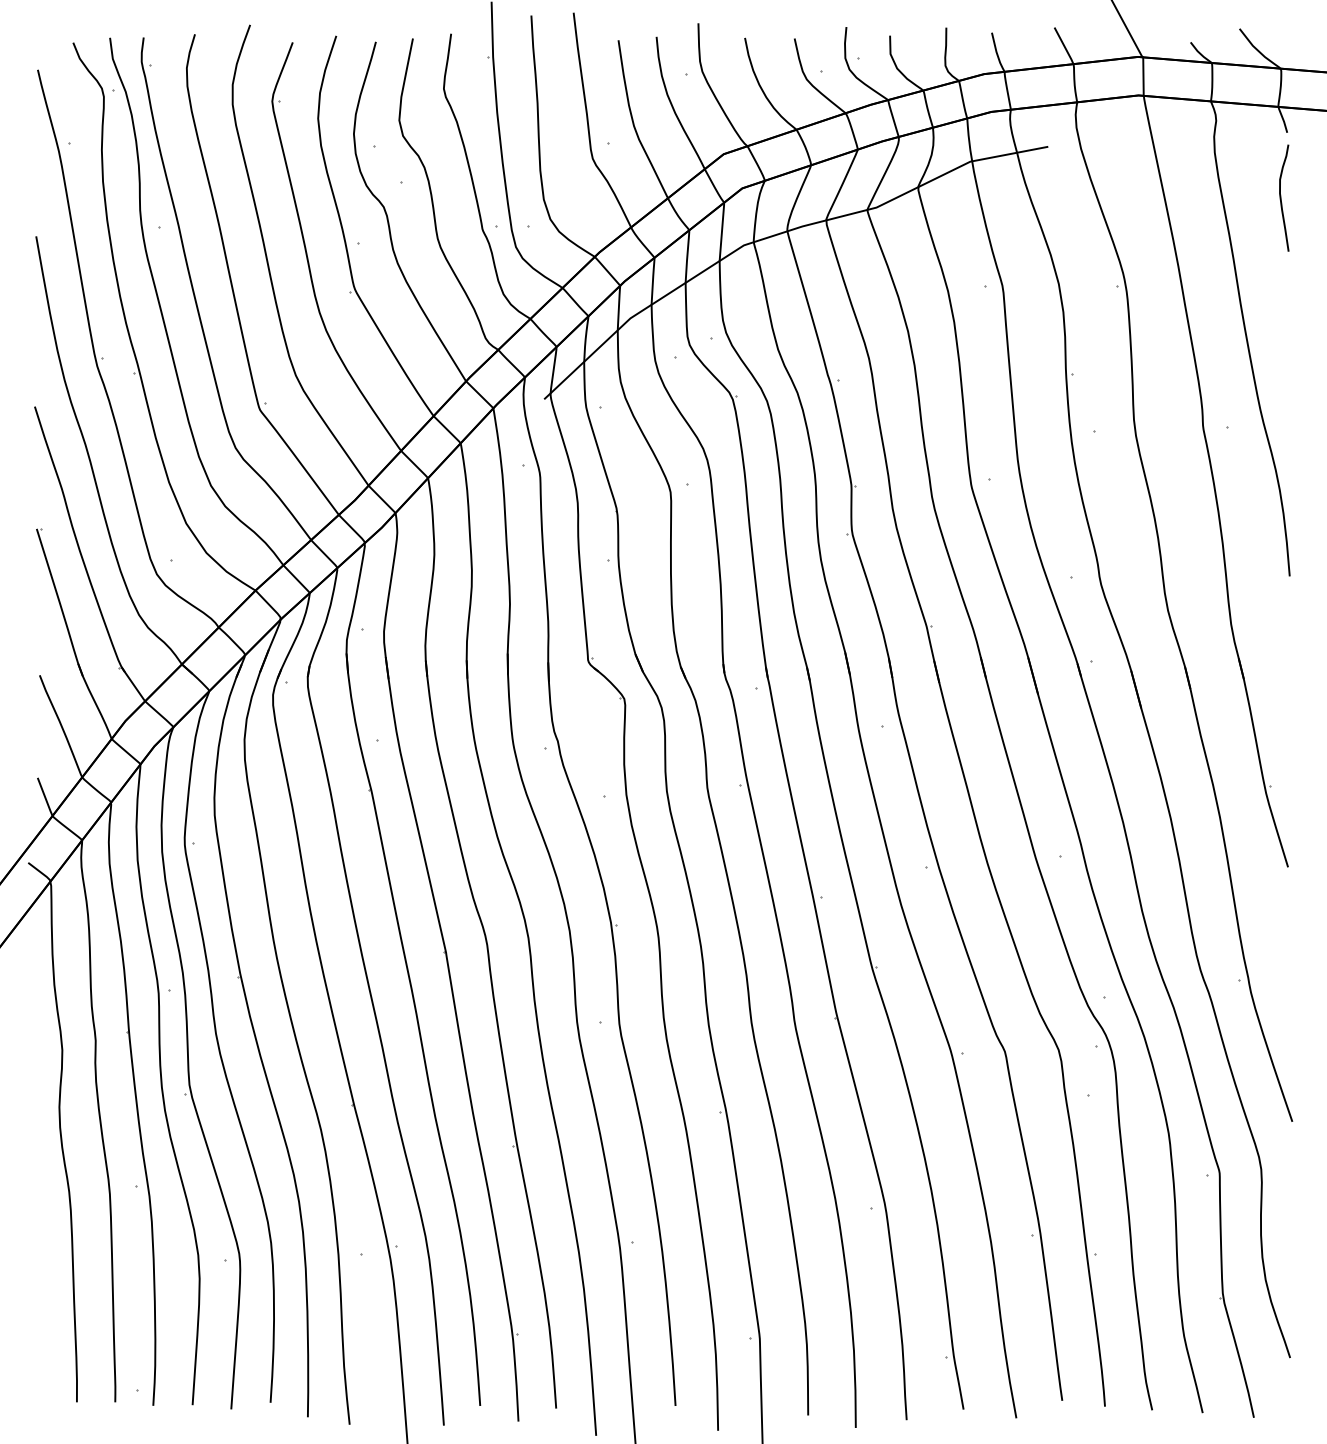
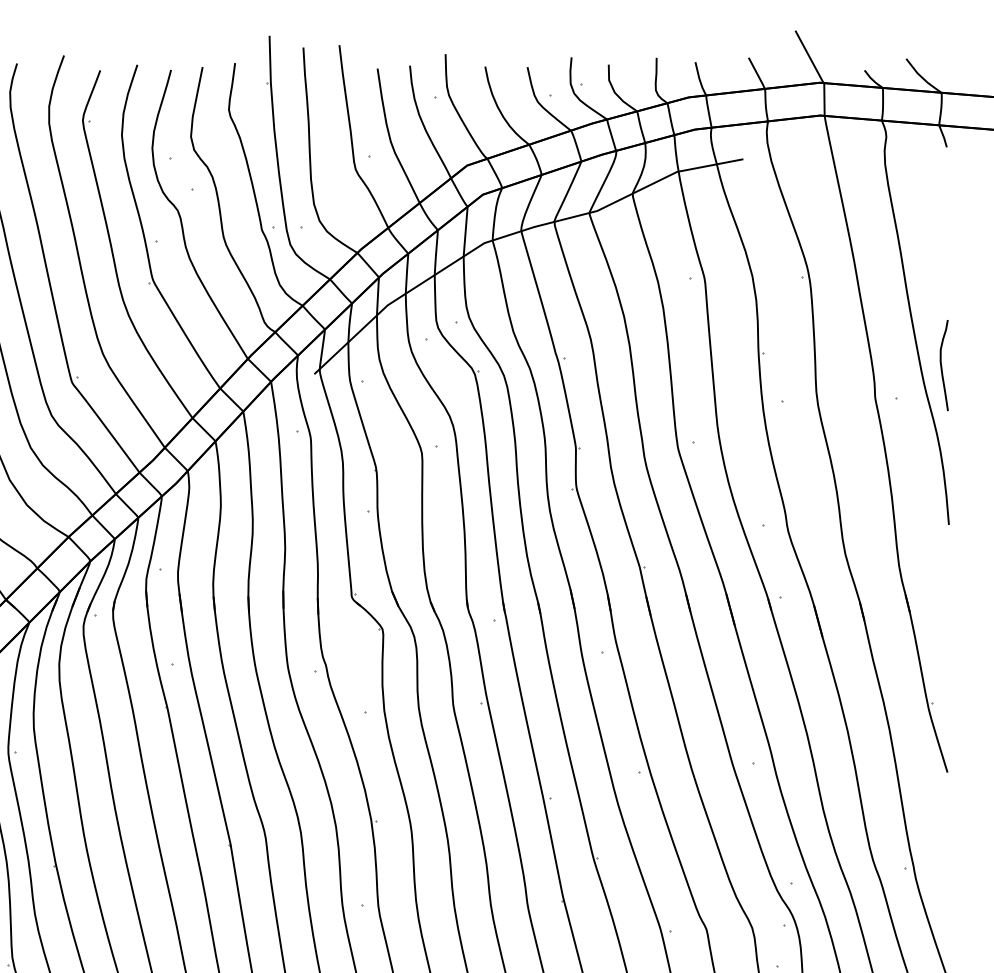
curve: (1281, 197) -> (941, 364), moved

